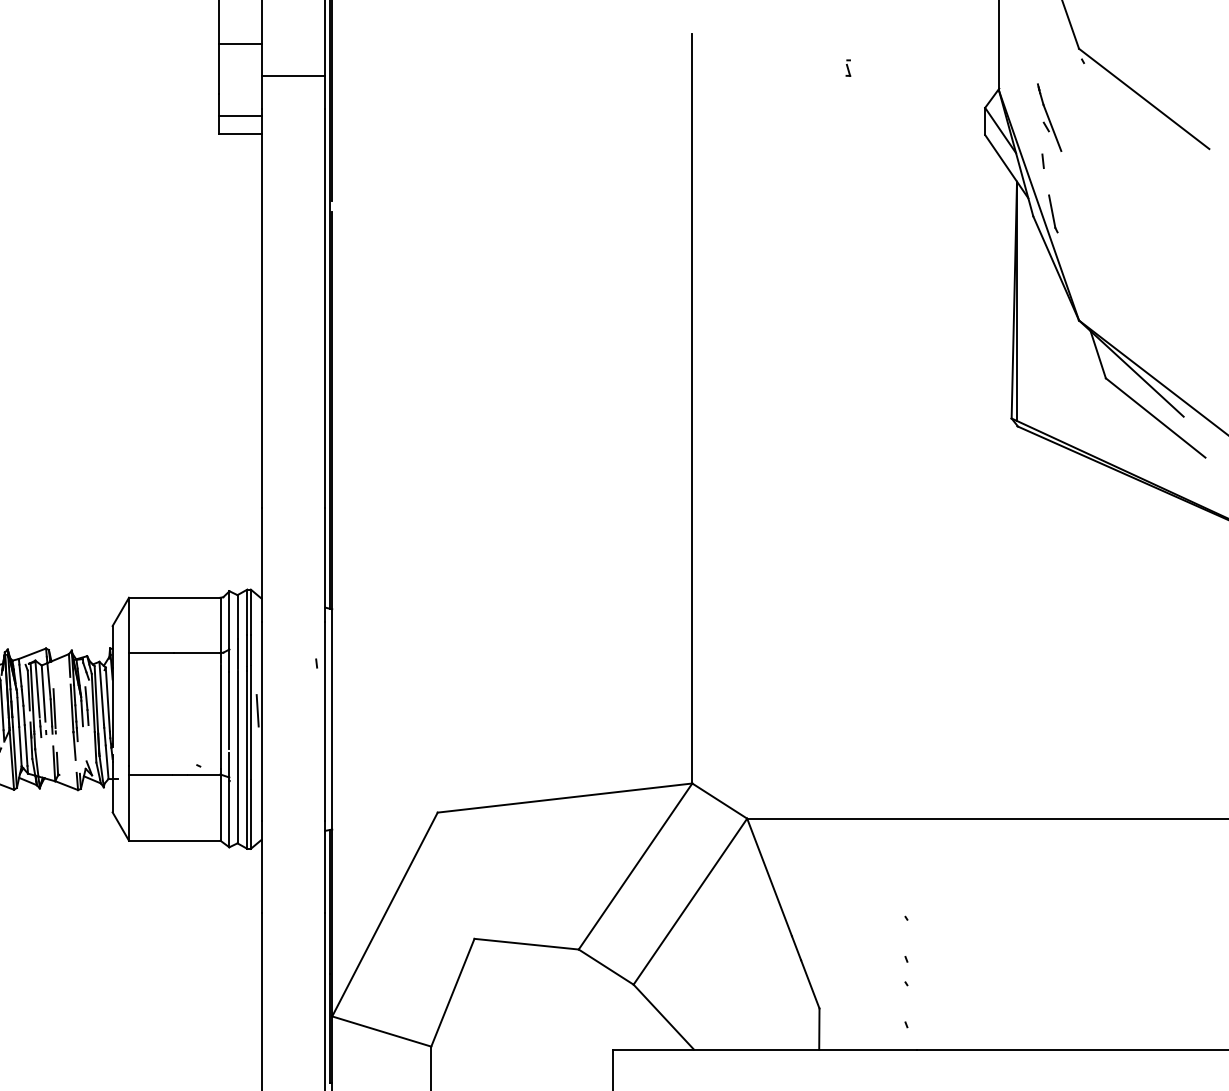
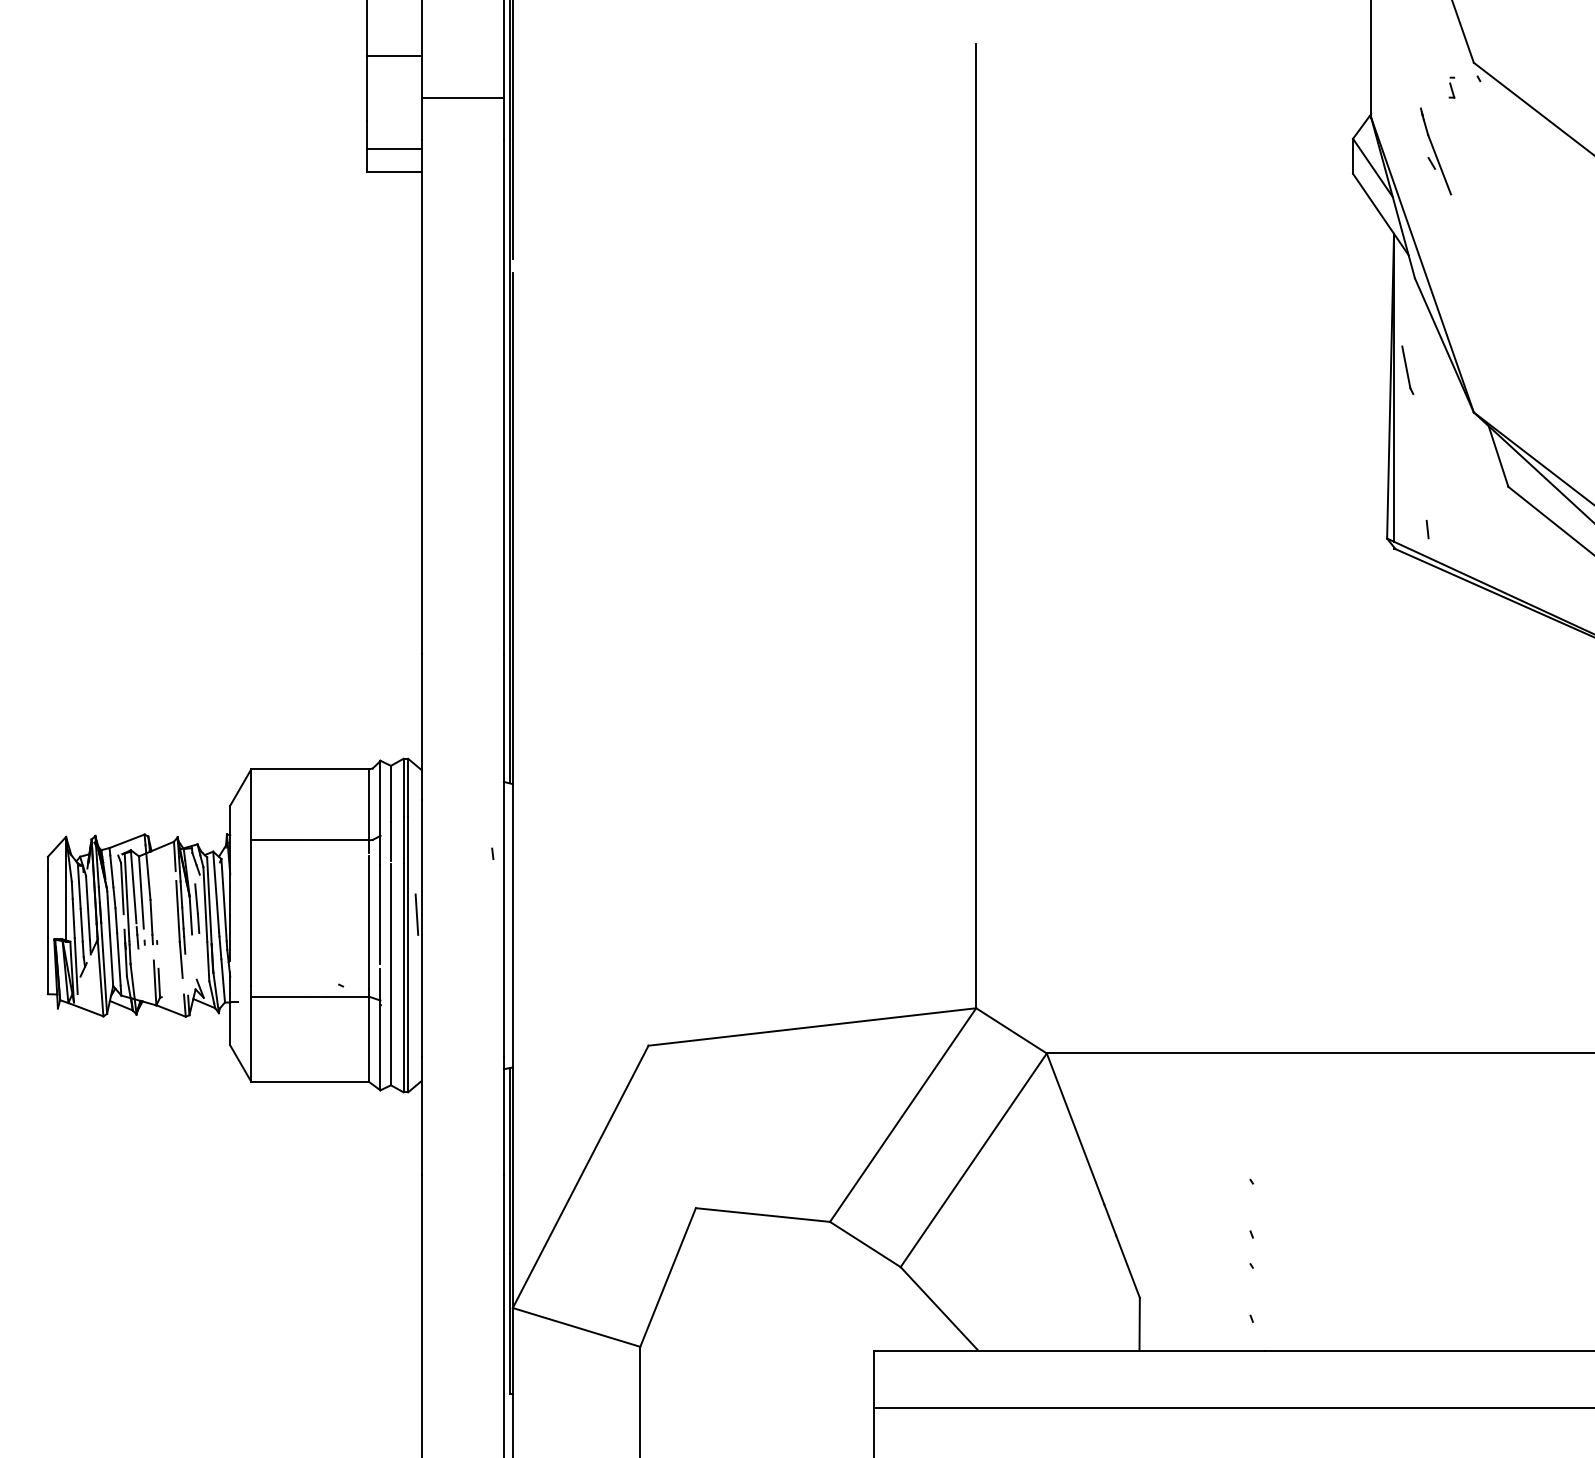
part: (847, 67) -> (1451, 87), moved
line: (1043, 161) -> (1427, 529), moved
part: (1053, 213) -> (1407, 369), moved
line: (54, 708) -> (155, 911), removed

